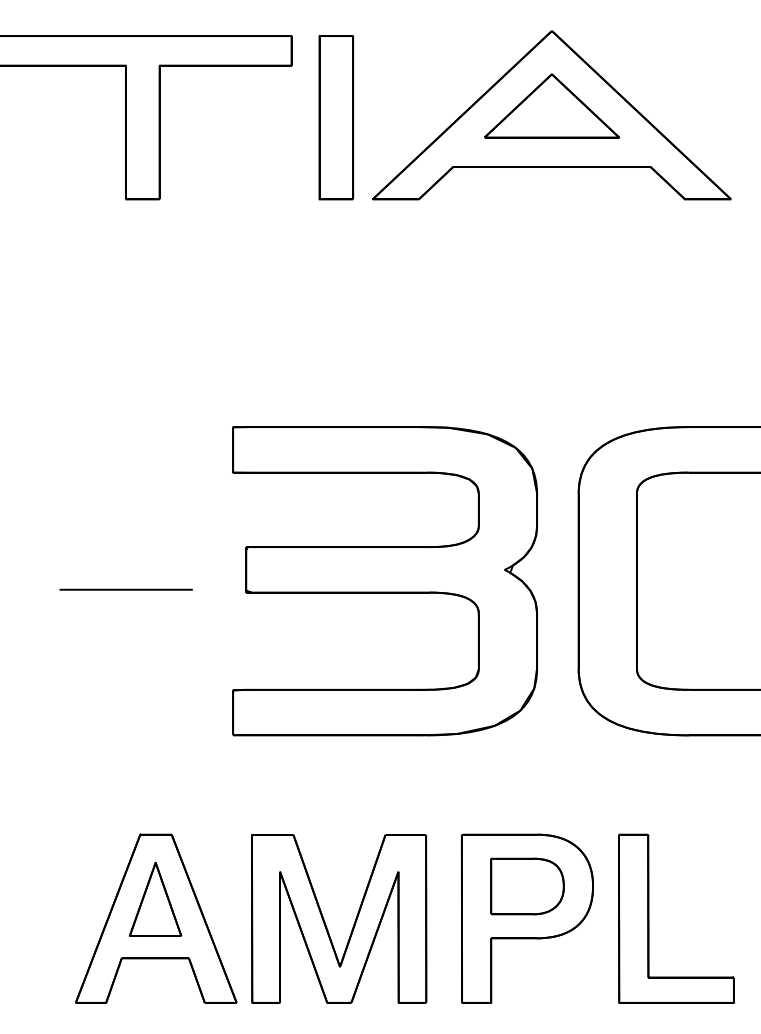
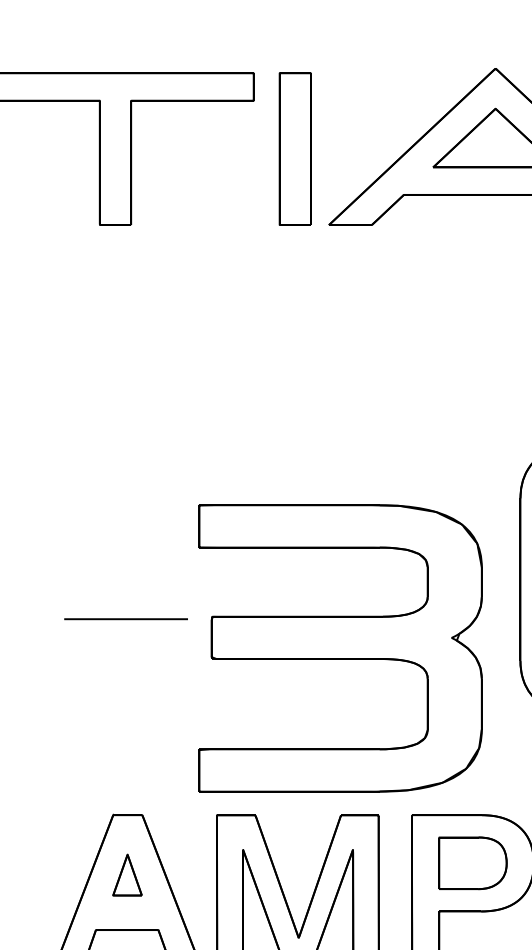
part: (385, 581) -> (340, 648), moved
line: (125, 589) -> (125, 618), moved
part: (155, 898) -> (127, 874), size x0.6

